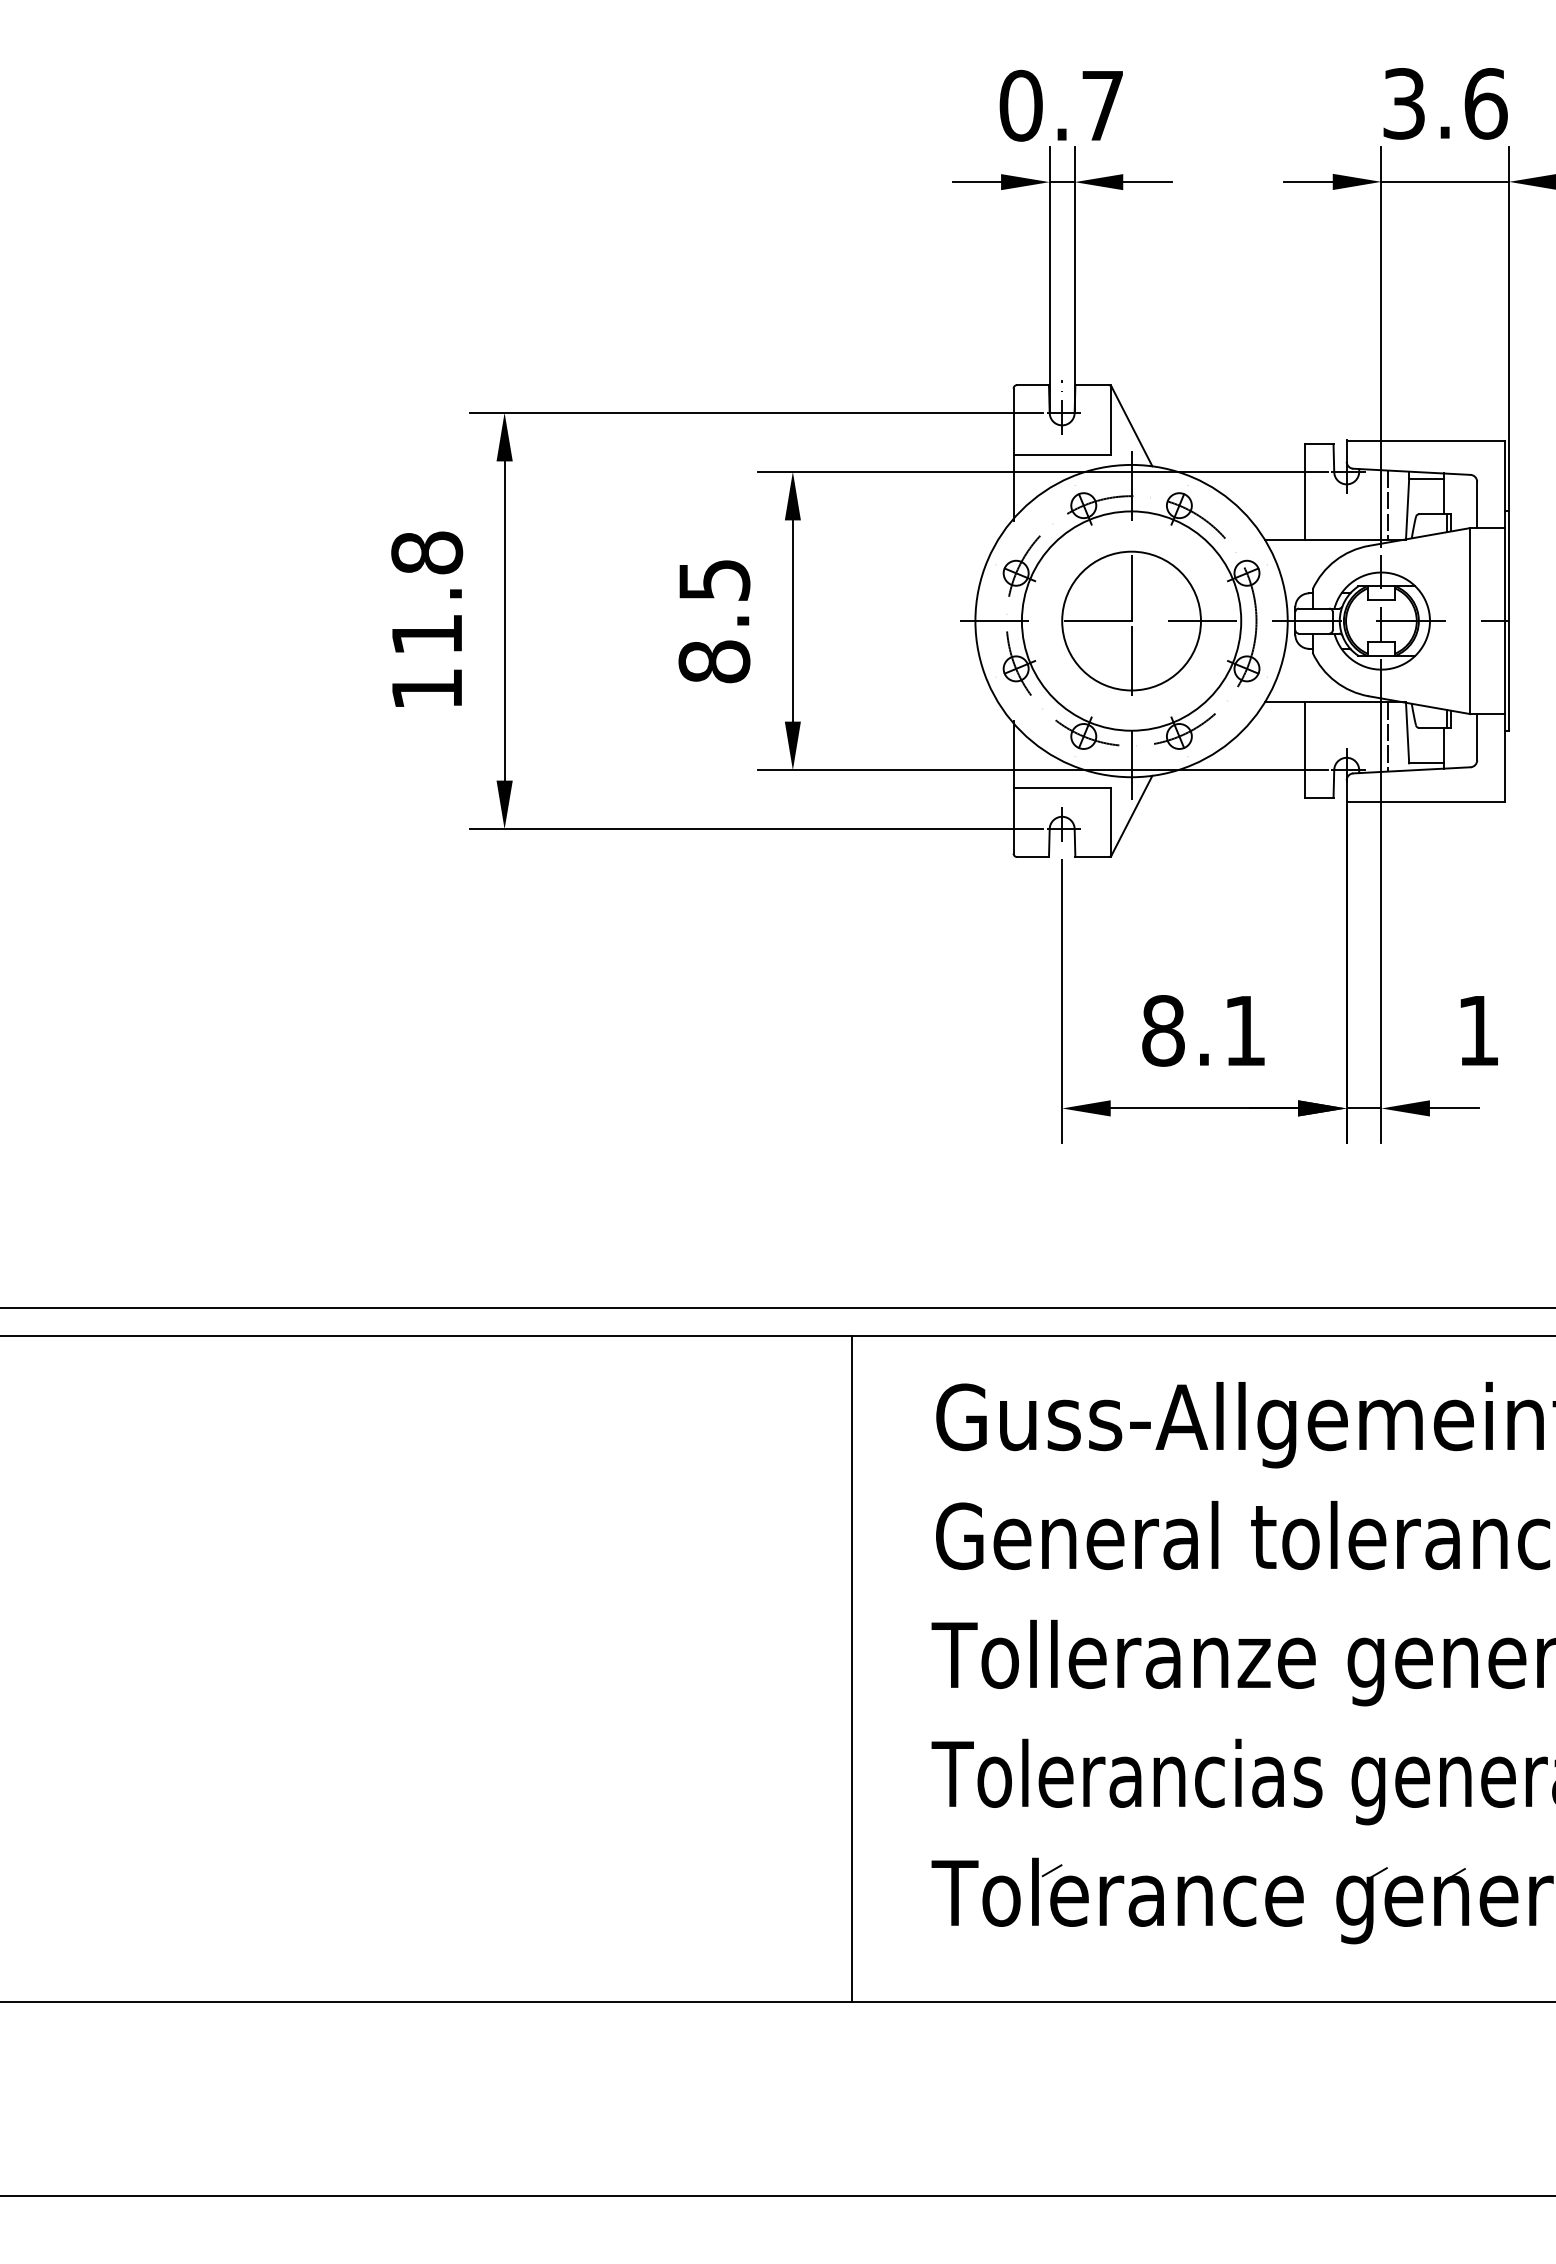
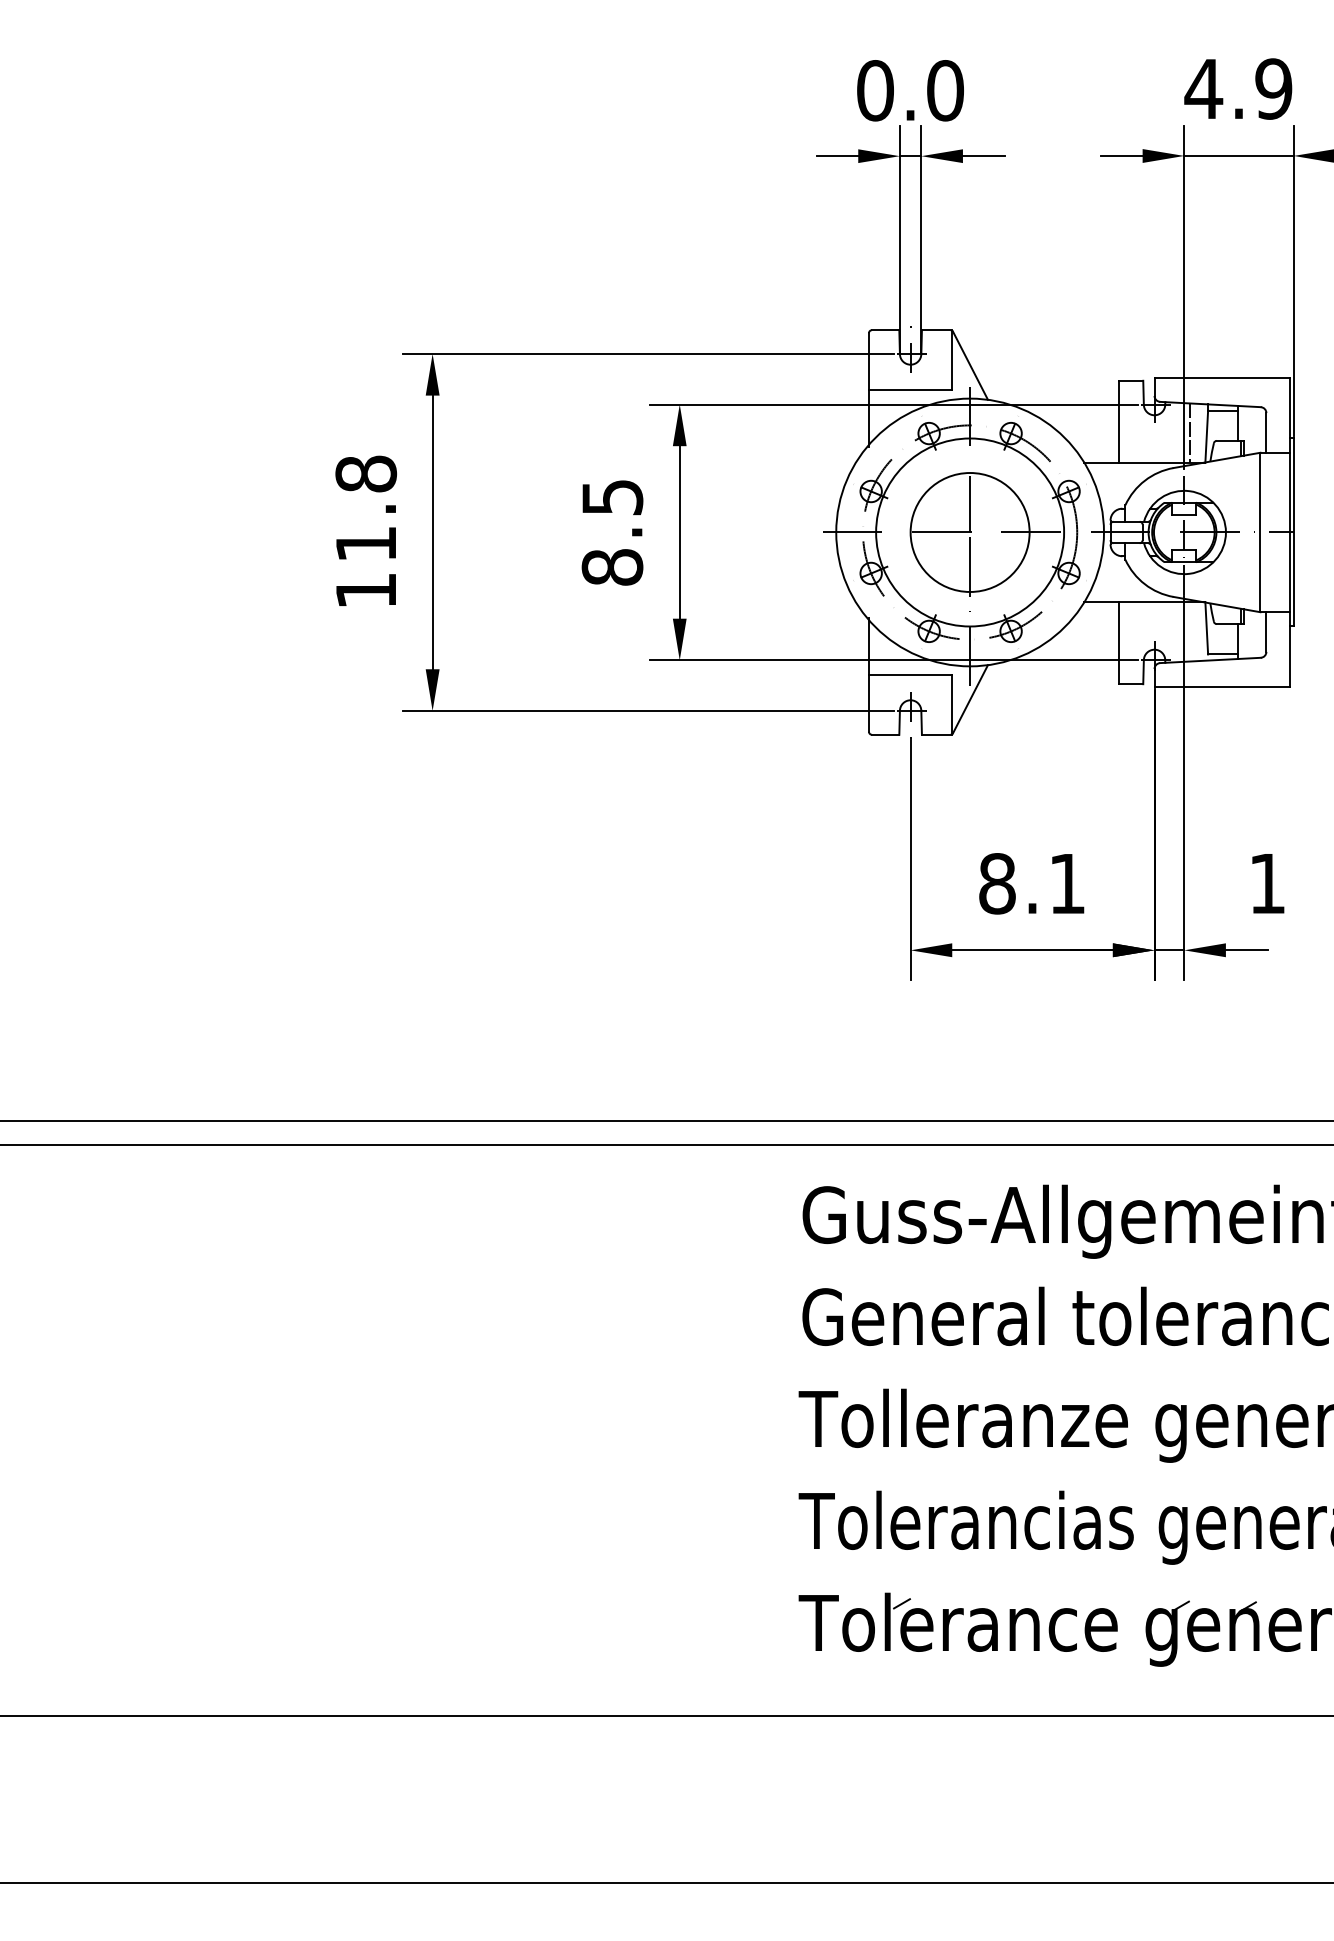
text: (1444, 103) -> (1238, 88), 3.6 -> 4.9
text: (1102, 105) -> (945, 90), 0.7 -> 0.0
line: (1388, 736) -> (1190, 631), removed
line: (852, 1668) -> (730, 1430), removed

